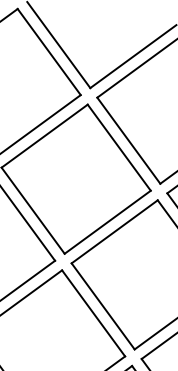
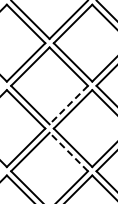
line: (107, 222) -> (68, 105), solid -> dashed
line: (93, 312) -> (68, 151), solid -> dashed

